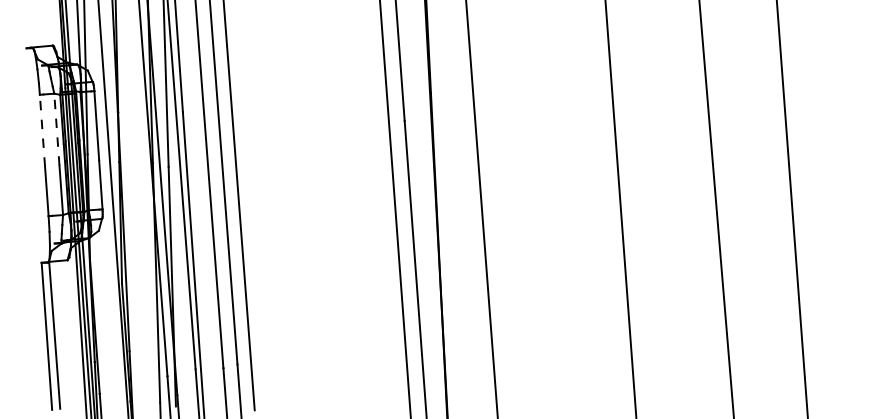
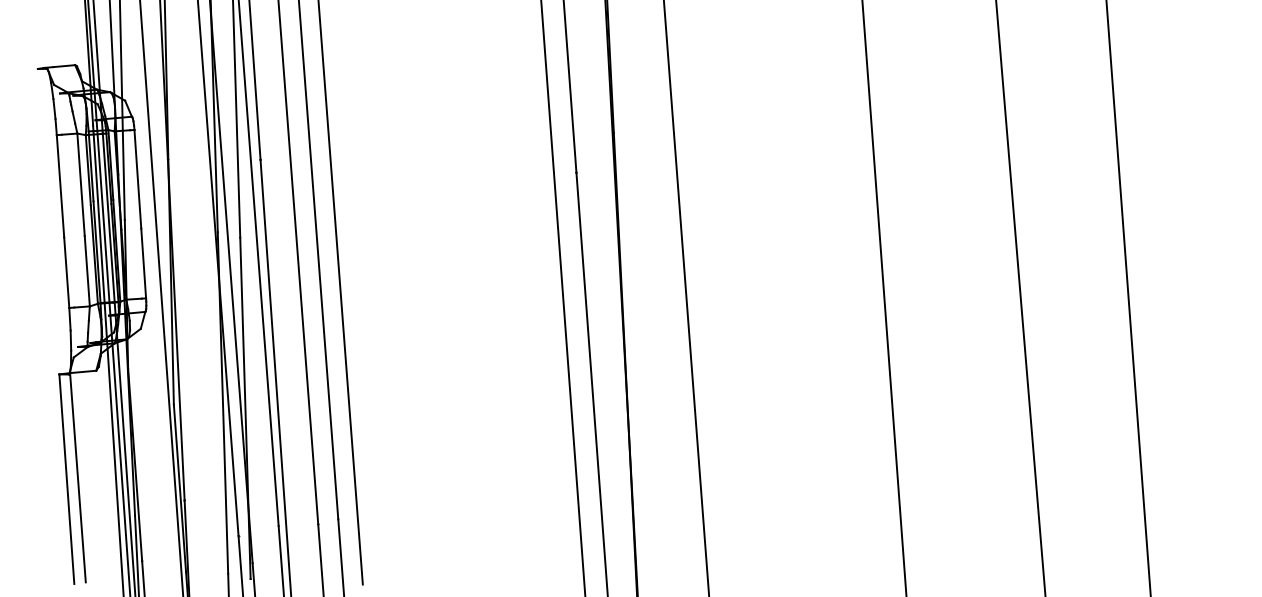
line: (56, 129) -> (80, 184), dashed -> solid
line: (42, 130) -> (60, 185), dashed -> solid

